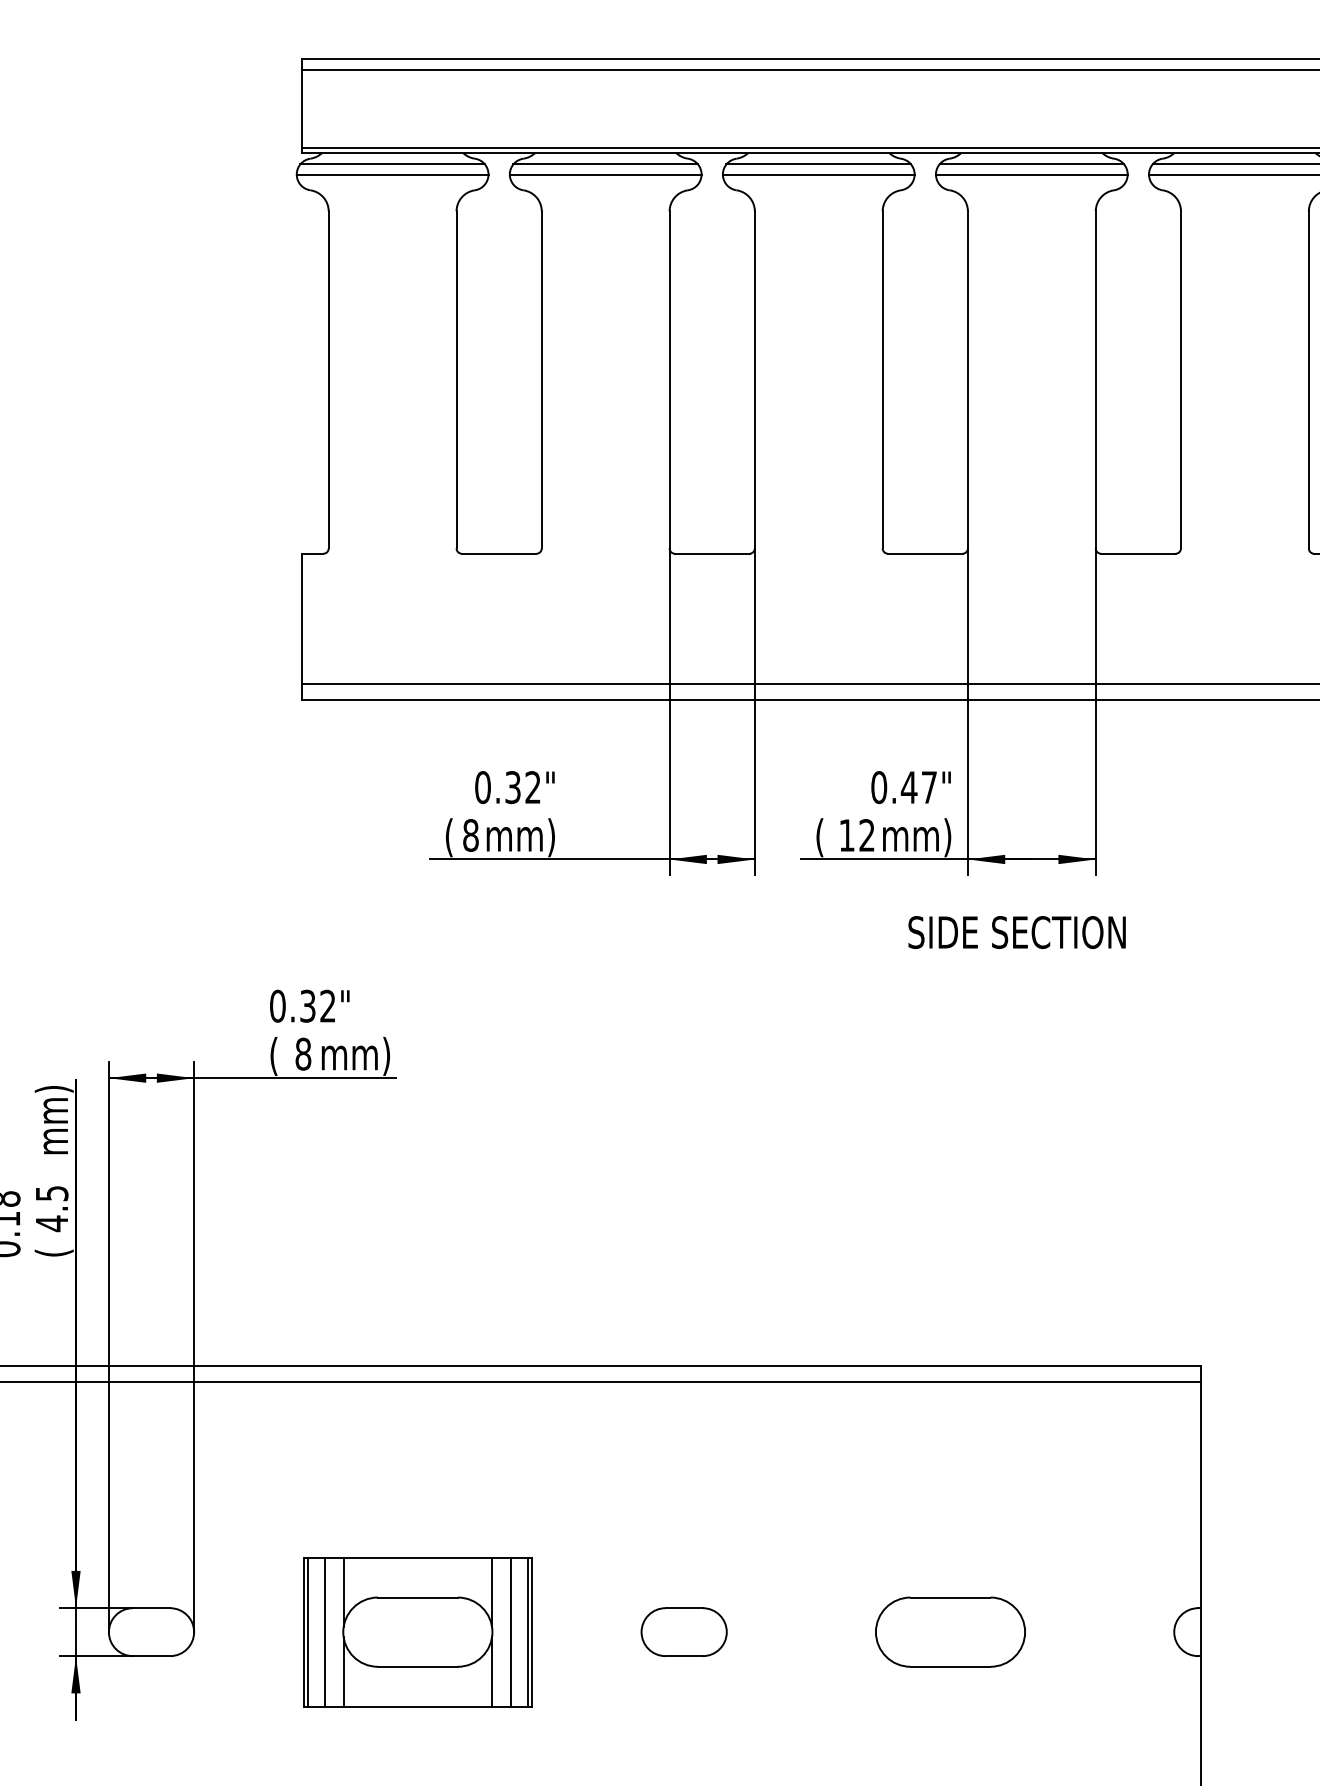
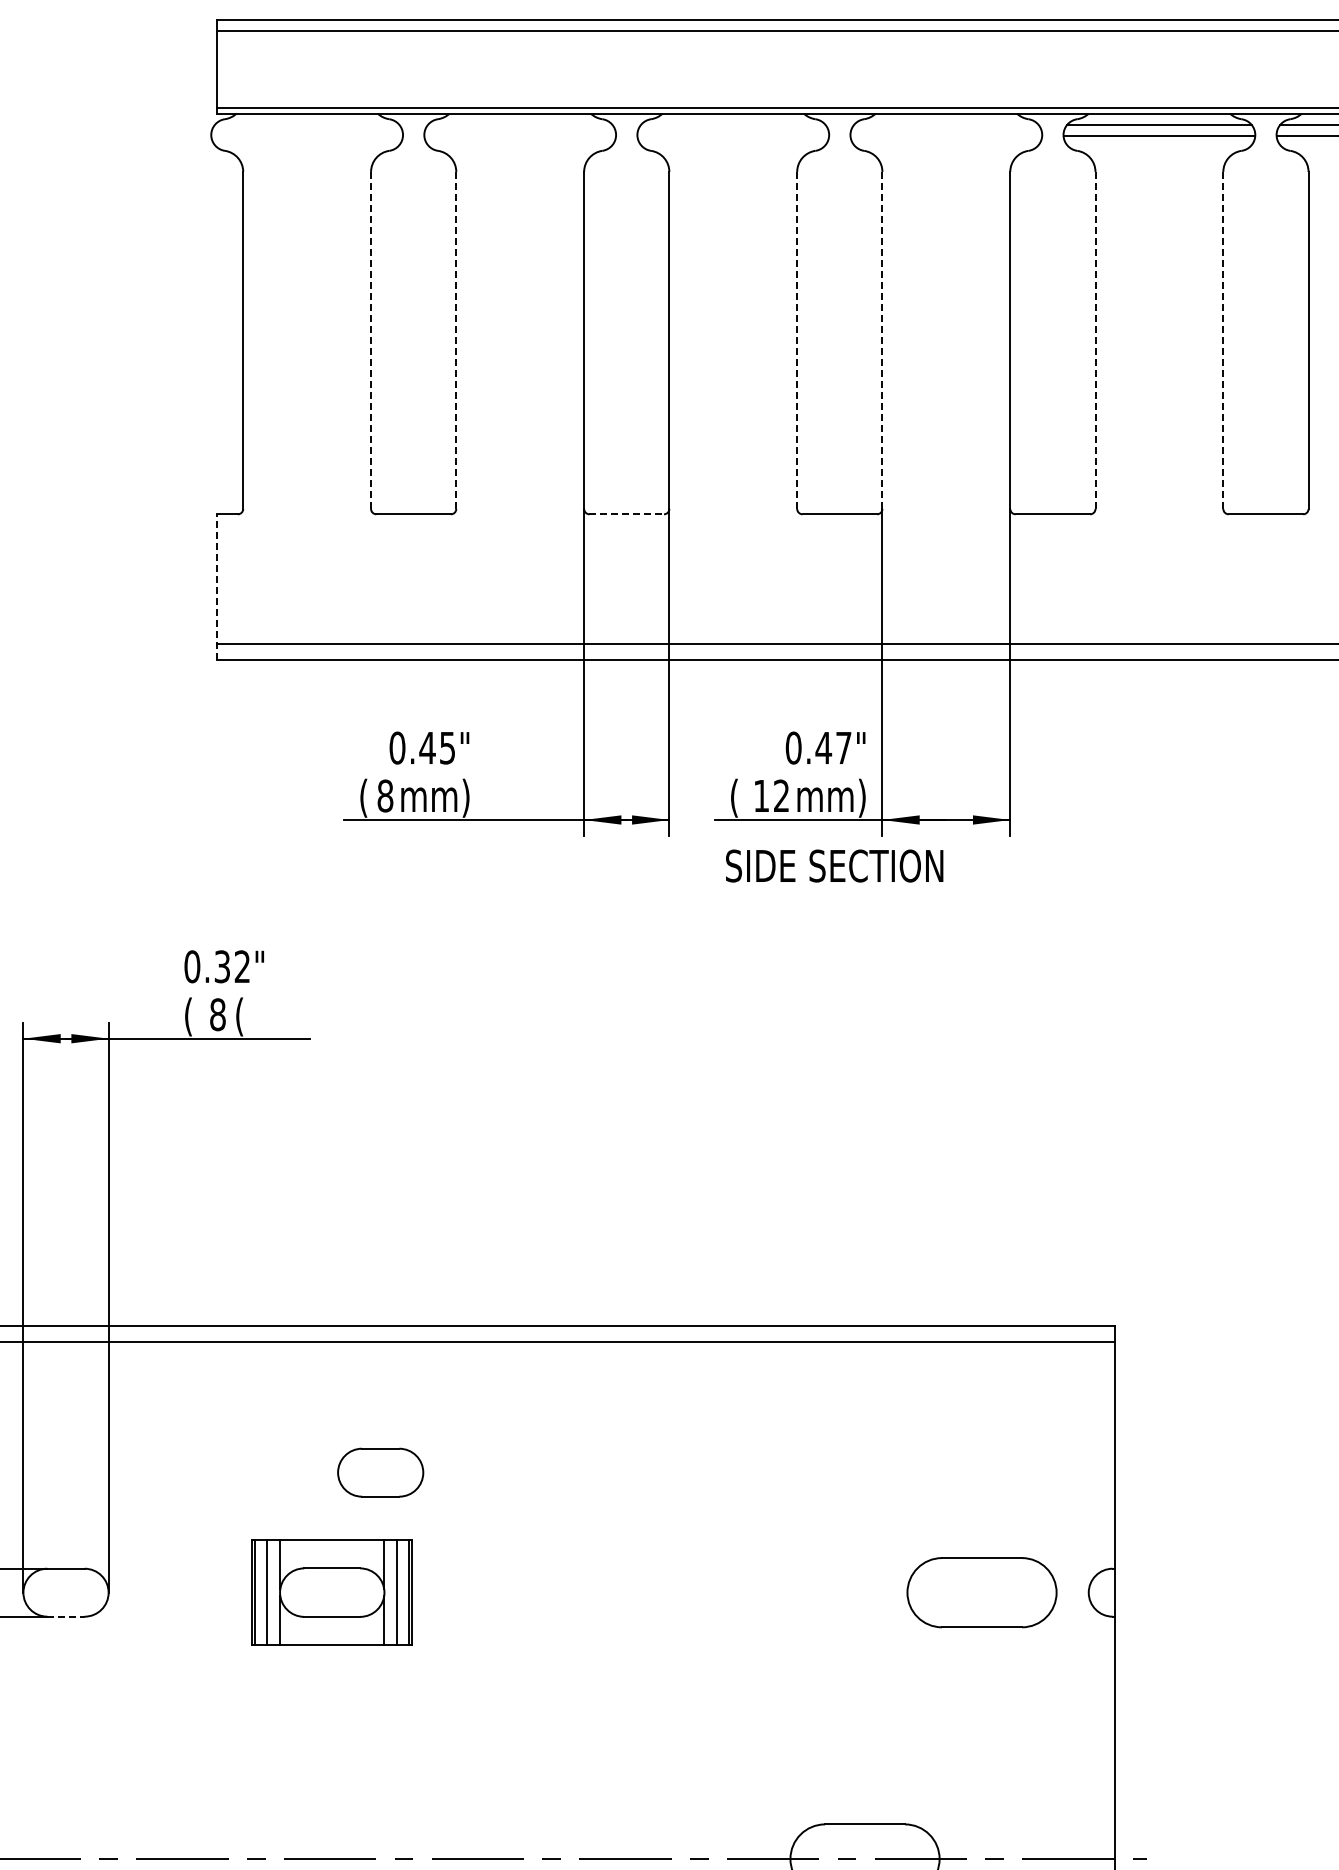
line: (391, 164) -> (306, 125), removed
line: (604, 164) -> (519, 125), removed
line: (817, 164) -> (732, 125), removed
line: (1031, 164) -> (946, 125), removed
line: (392, 174) -> (307, 135), removed
line: (605, 174) -> (520, 135), removed
line: (818, 174) -> (733, 135), removed
line: (1031, 174) -> (946, 135), removed
line: (456, 379) -> (371, 340), solid -> dashed
line: (541, 379) -> (456, 340), solid -> dashed
line: (882, 379) -> (797, 340), solid -> dashed
line: (967, 379) -> (882, 340), solid -> dashed
line: (1180, 379) -> (1095, 340), solid -> dashed
line: (1308, 379) -> (1223, 340), solid -> dashed
line: (712, 553) -> (627, 514), solid -> dashed
line: (301, 626) -> (216, 587), solid -> dashed
text: (521, 786) -> (436, 747), 0.32" -> 0.45"
text: (1016, 931) -> (834, 865), moved
text: (355, 1055) -> (270, 1016), mm) -> (
part: (416, 1631) -> (331, 1592), size x0.7
part: (683, 1631) -> (380, 1472), moved
part: (949, 1631) -> (981, 1592), moved
line: (151, 1655) -> (66, 1616), solid -> dashed

